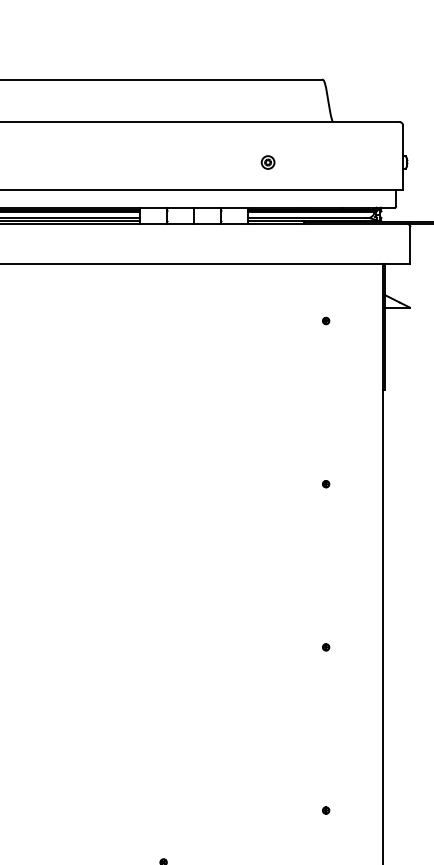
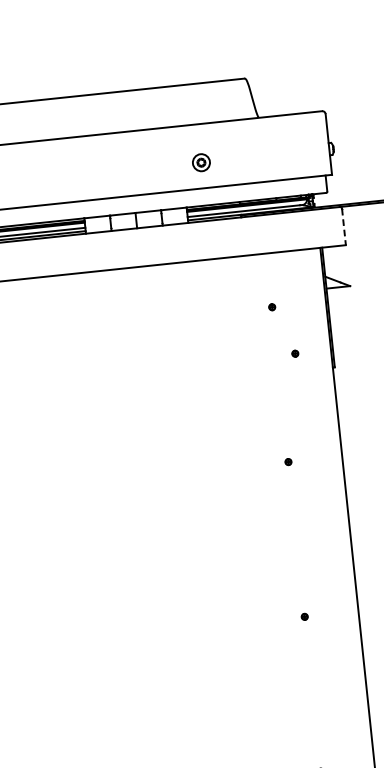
part: (267, 162) -> (200, 162), size x1.4
line: (409, 245) -> (343, 227), solid -> dashed
part: (345, 371) -> (295, 353), added

